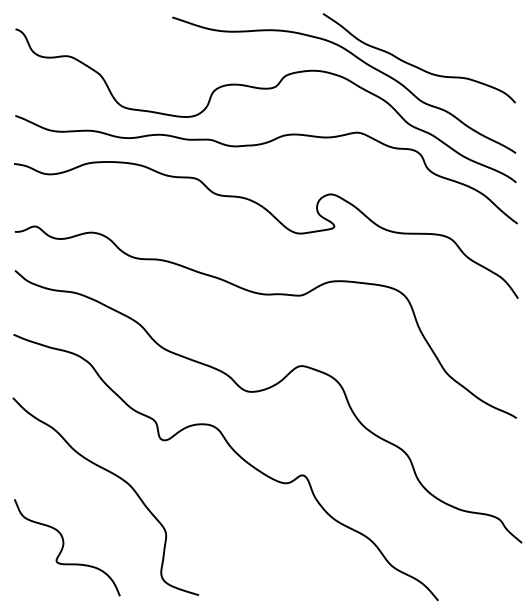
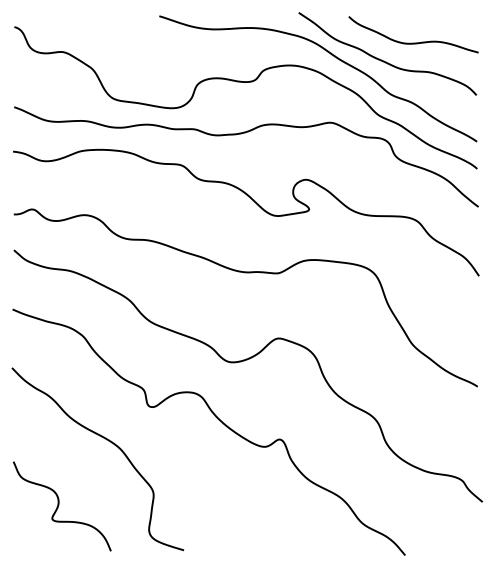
curve: (446, 46) -> (412, 43), added

